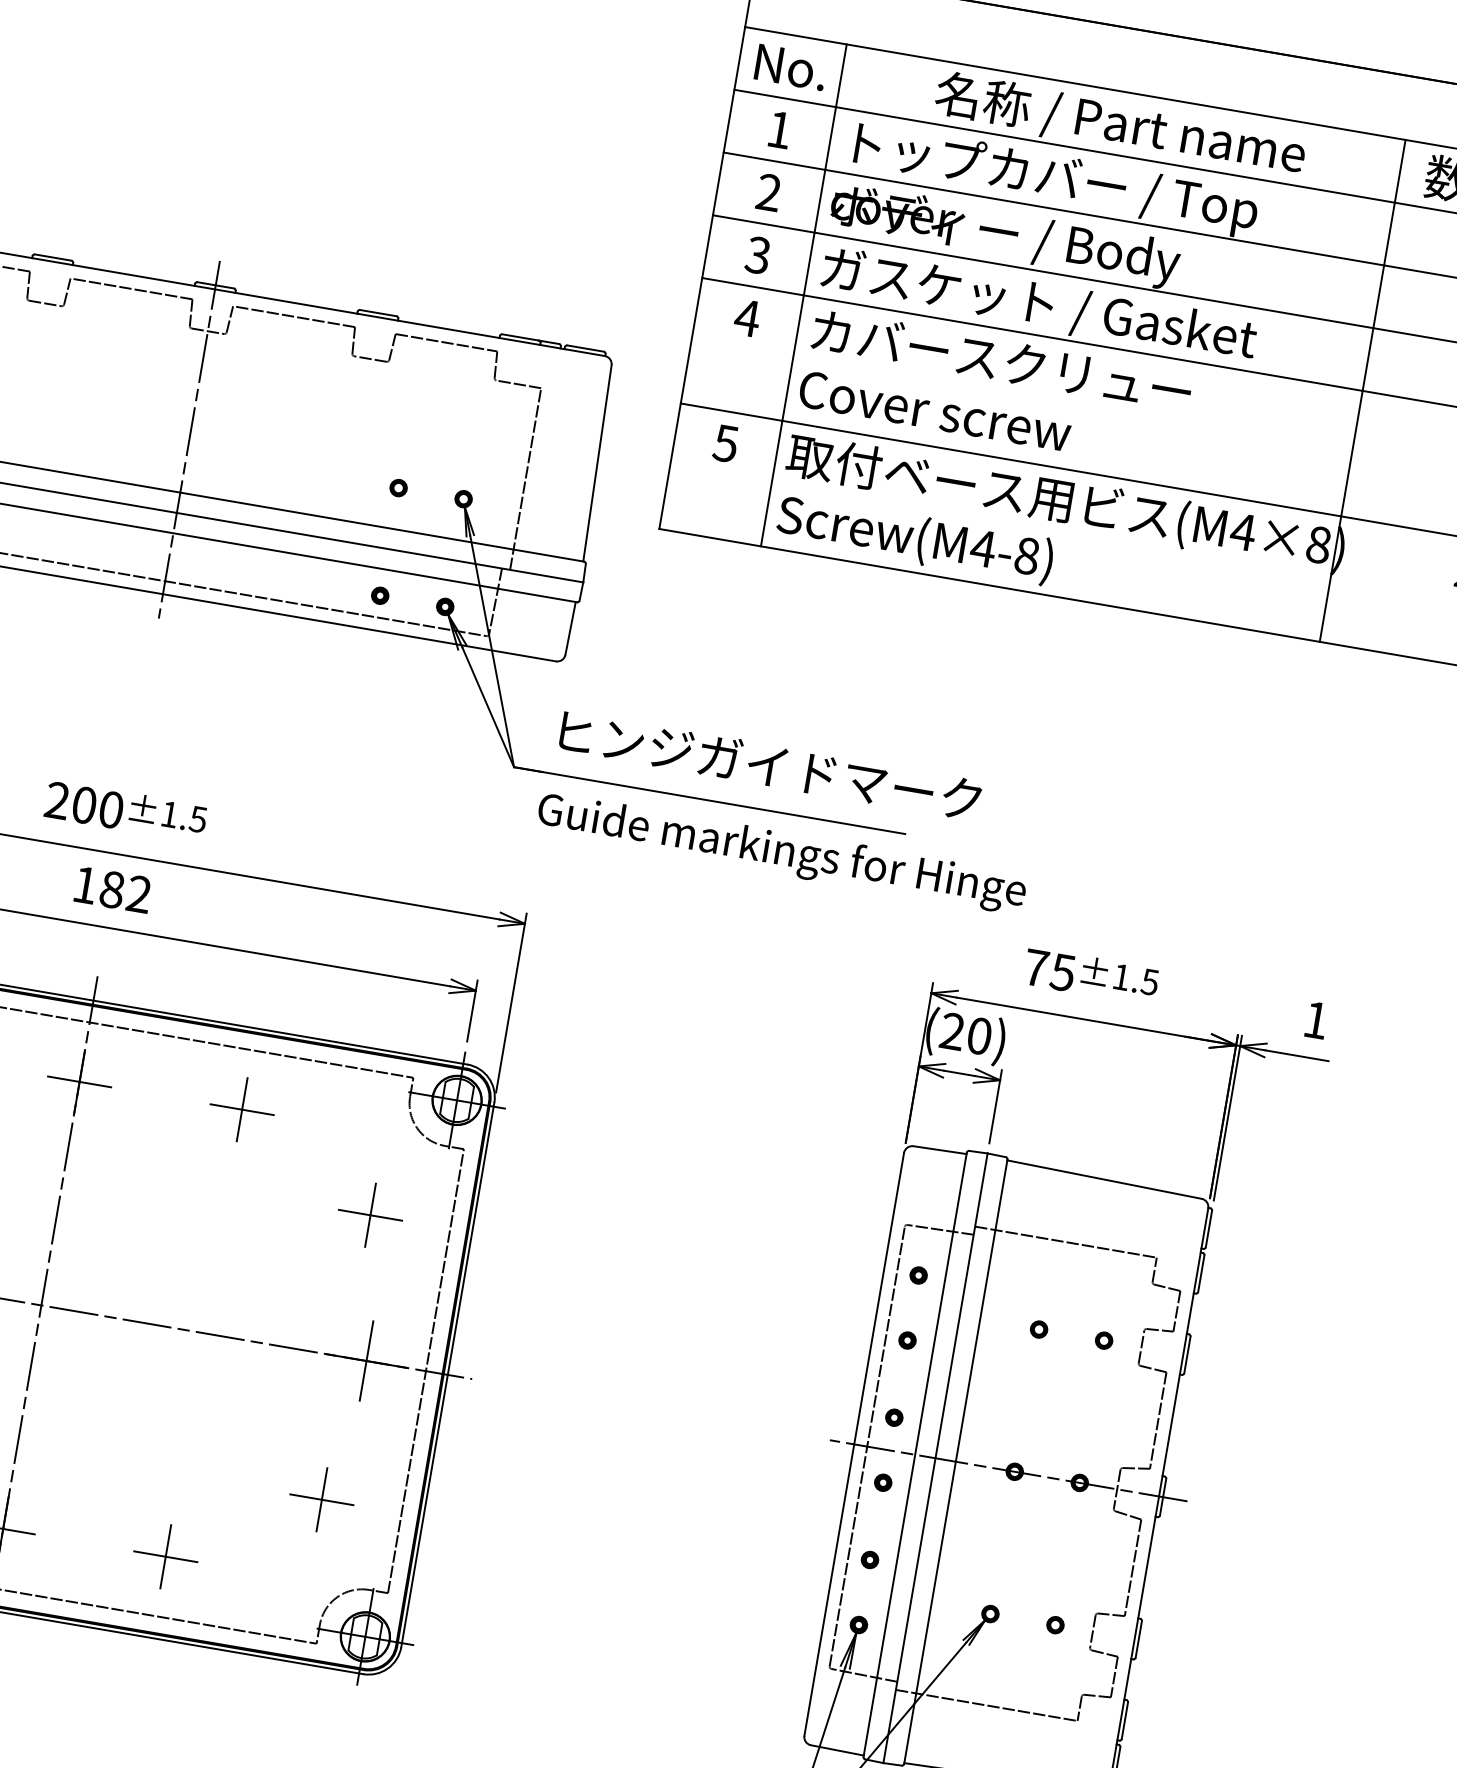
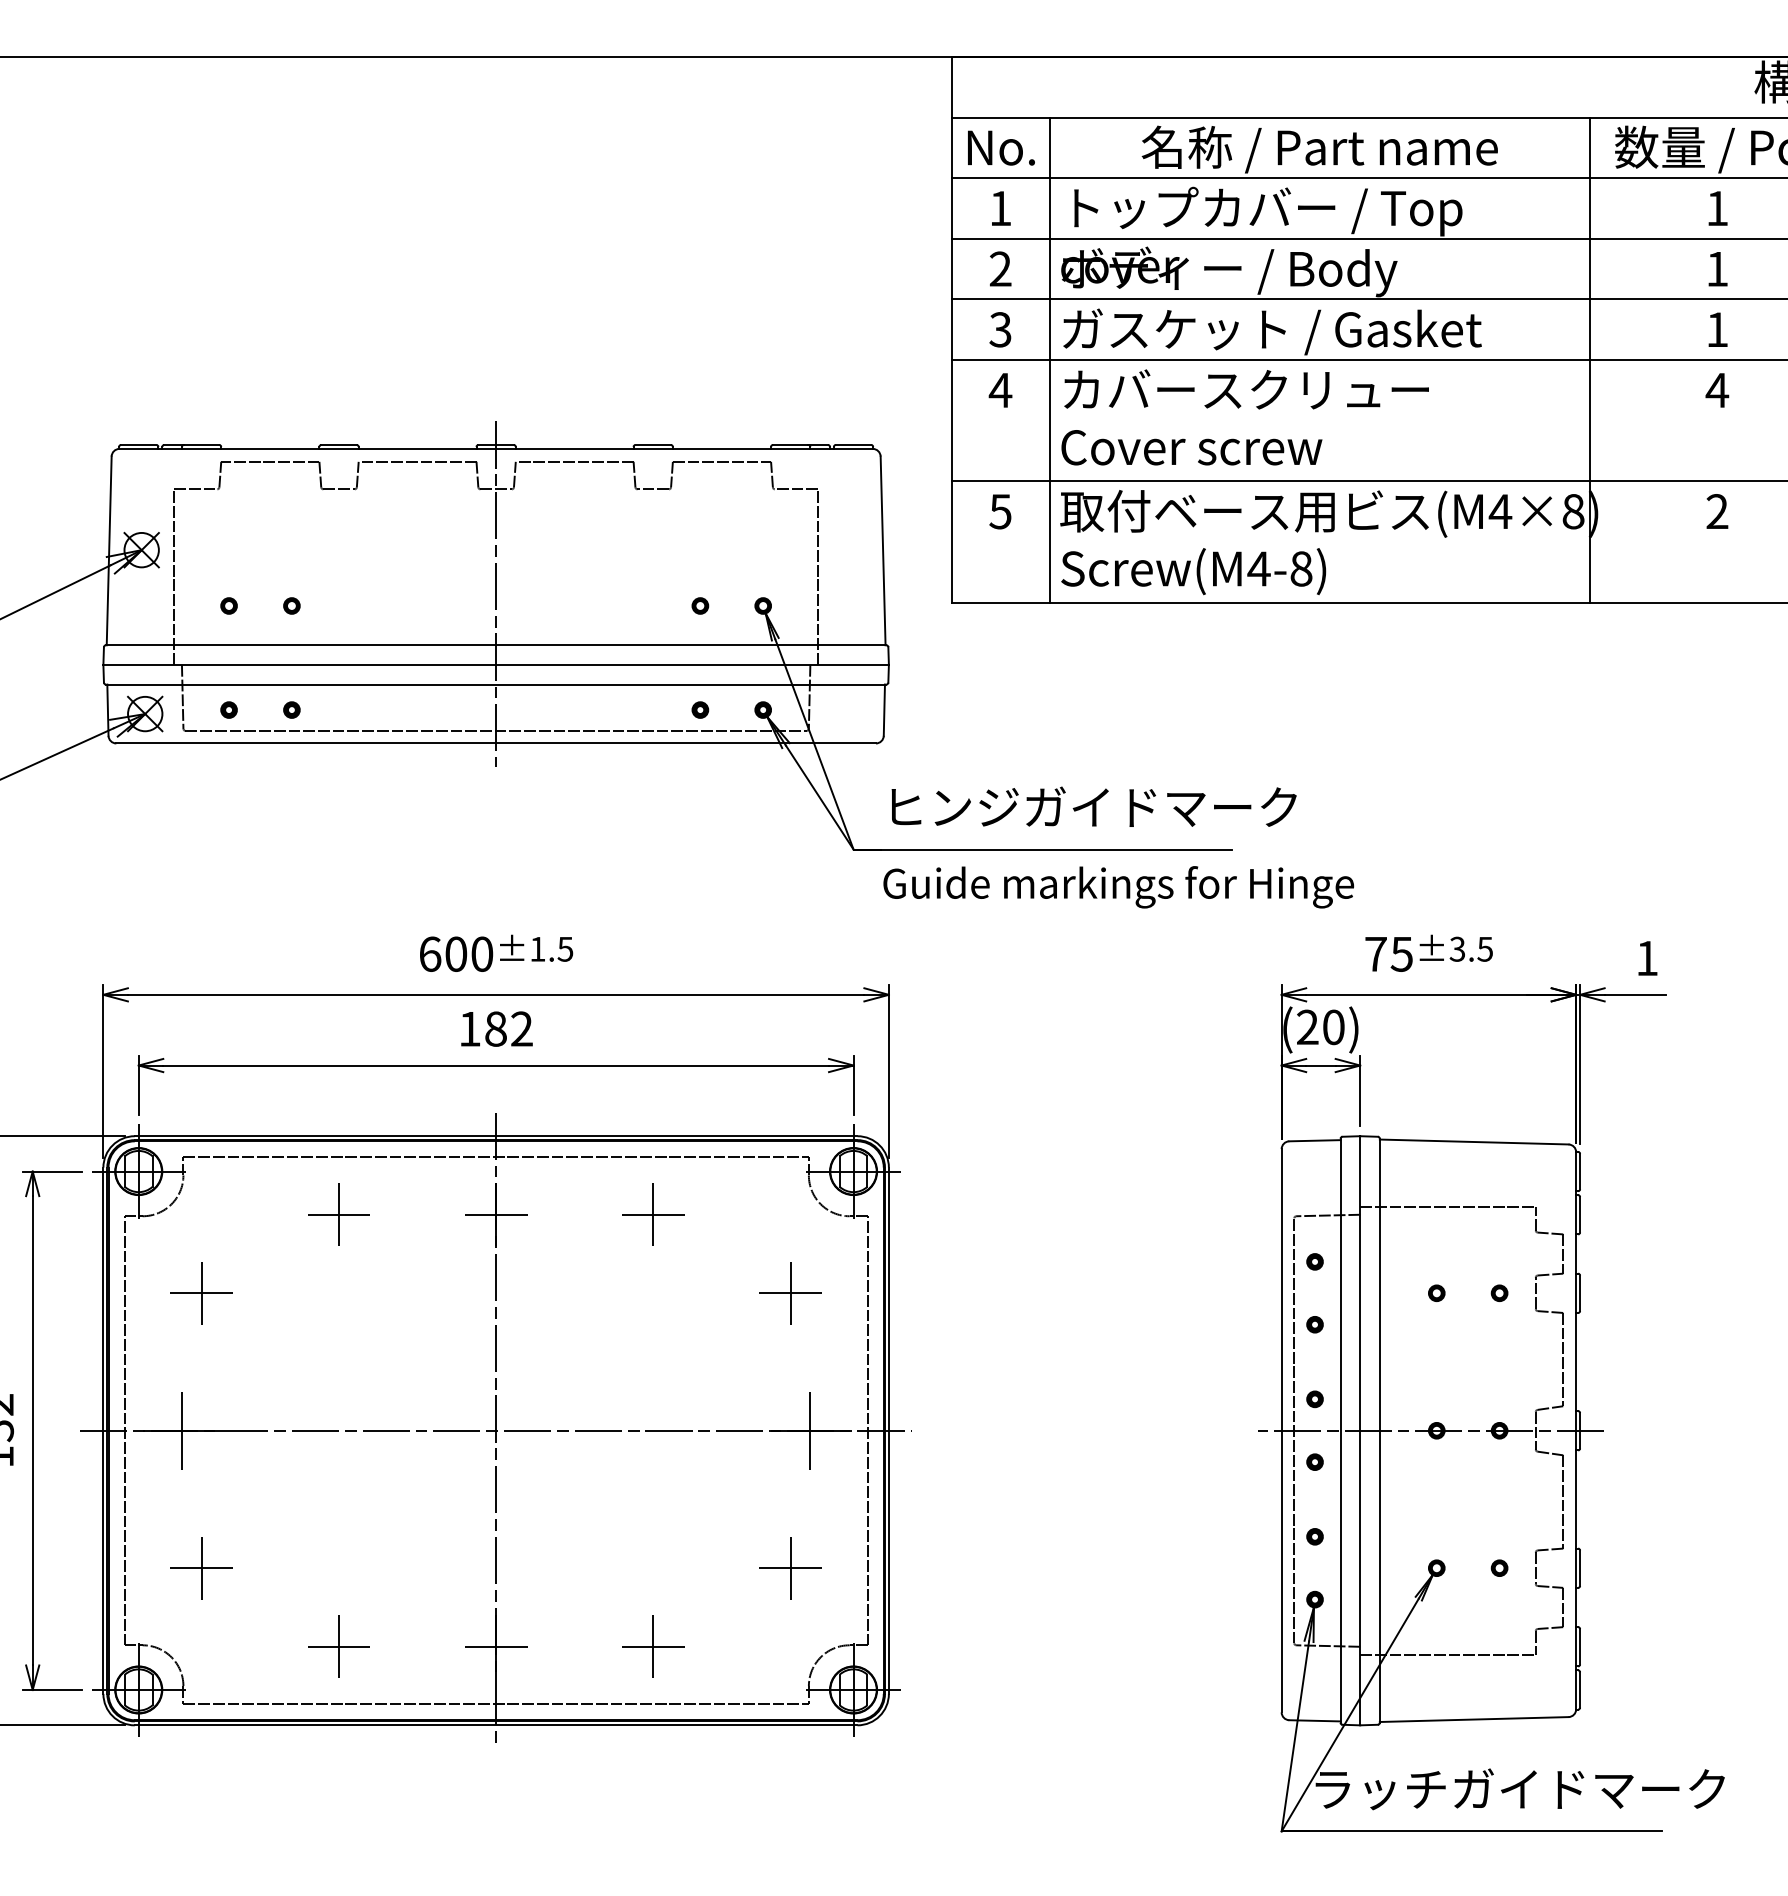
text: (57, 799) -> (430, 953), 200 -> 600
text: (1120, 976) -> (1456, 948), ±1.5 -> ±3.5

